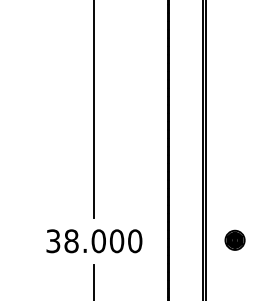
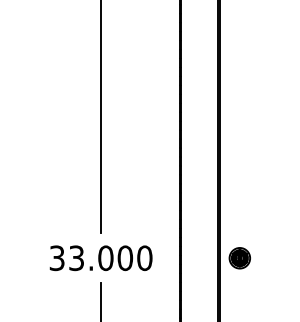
part: (234, 240) -> (239, 258), moved
text: (71, 241) -> (76, 258), 38.000 -> 33.000

